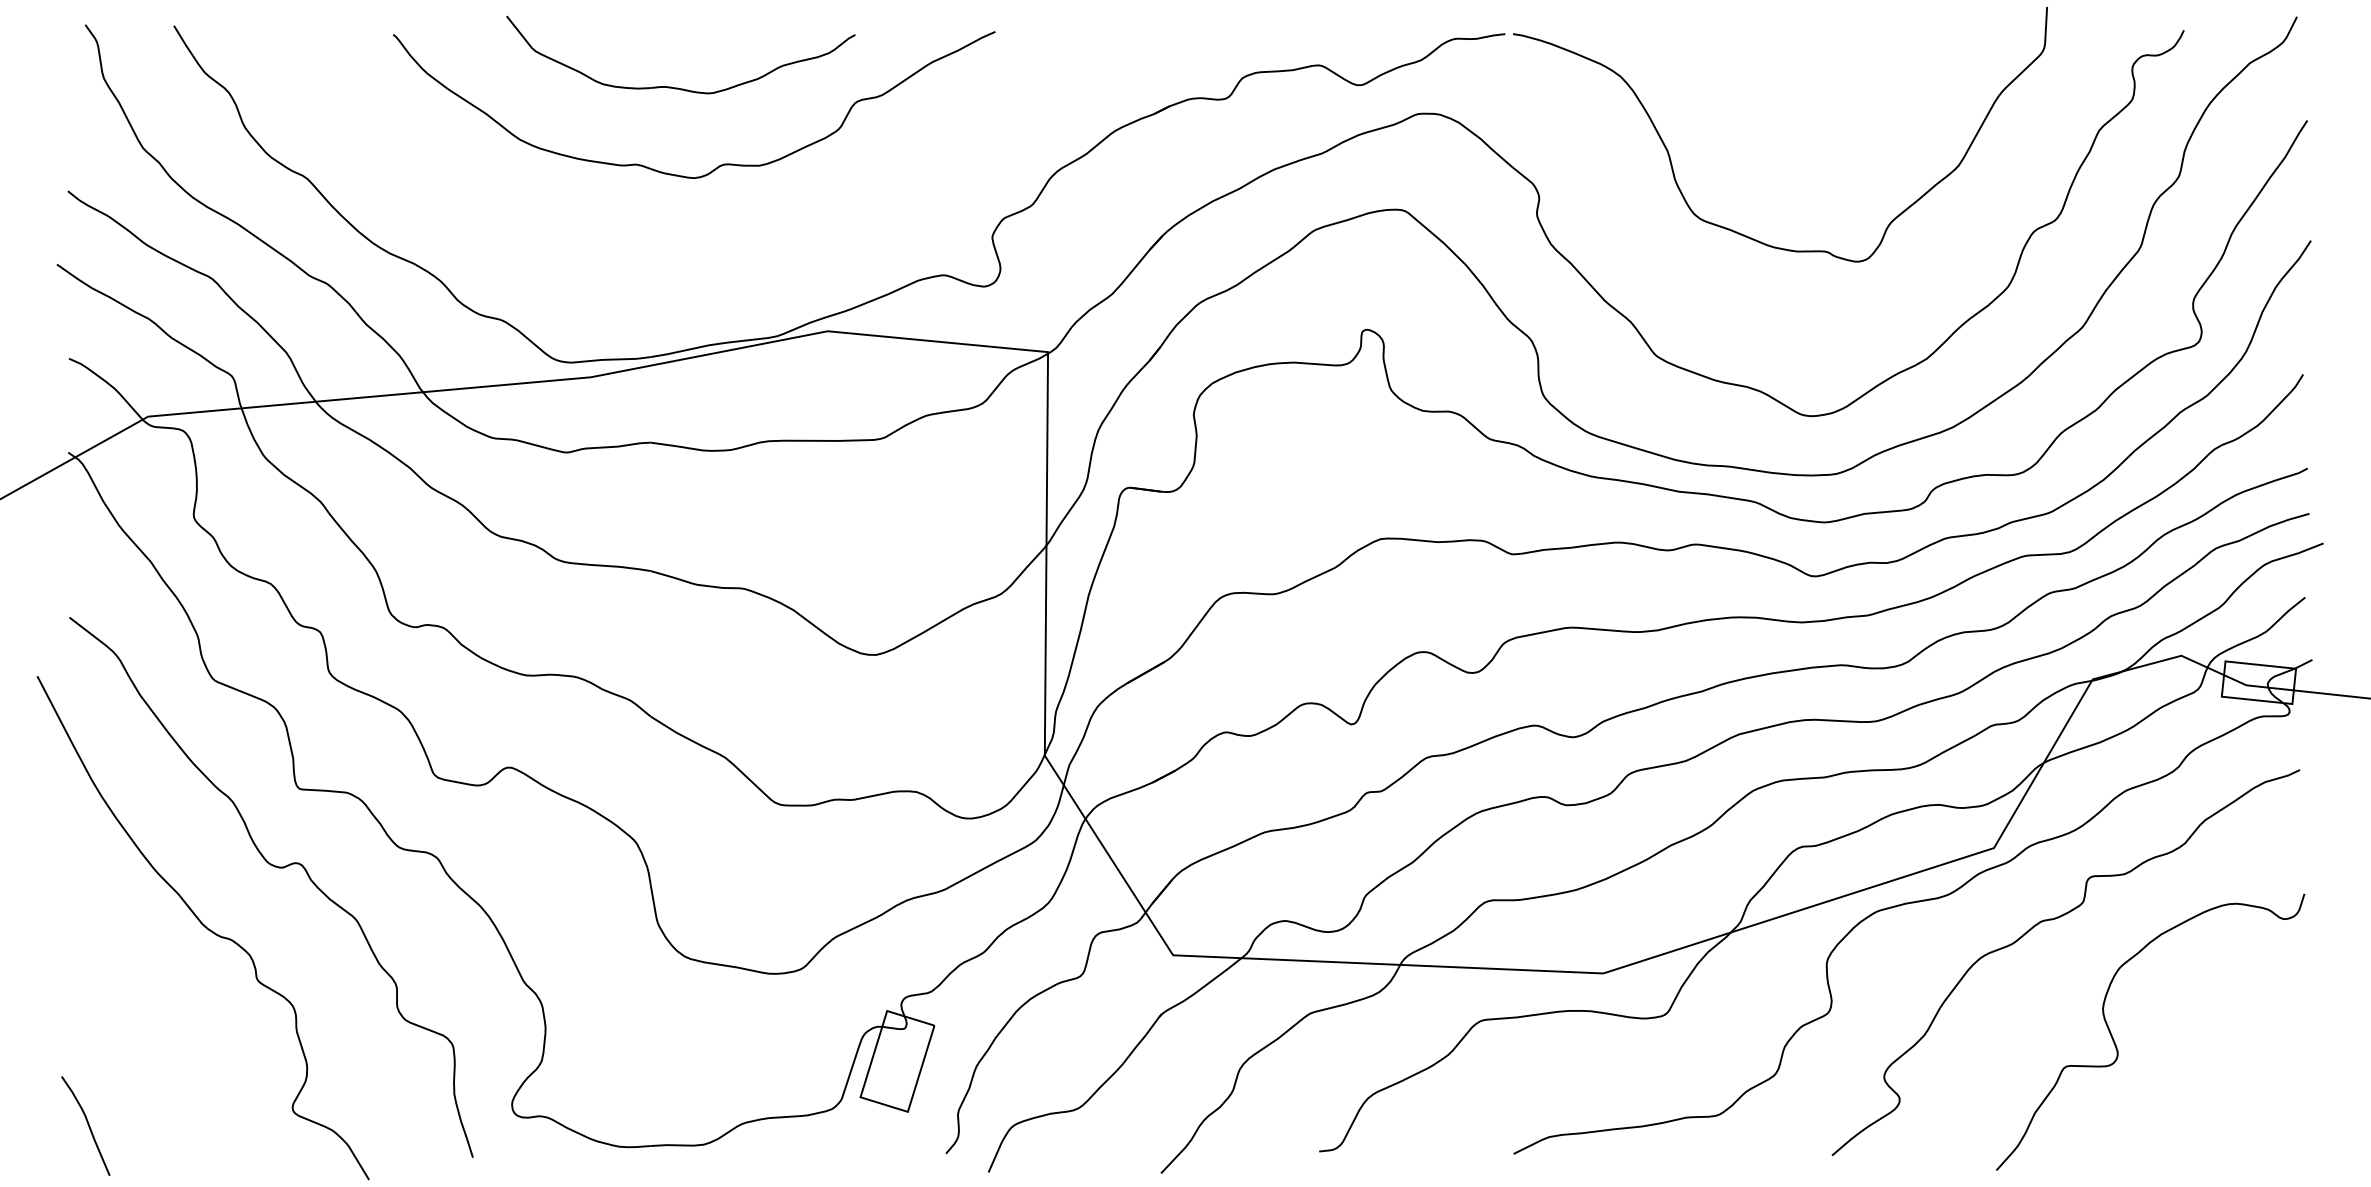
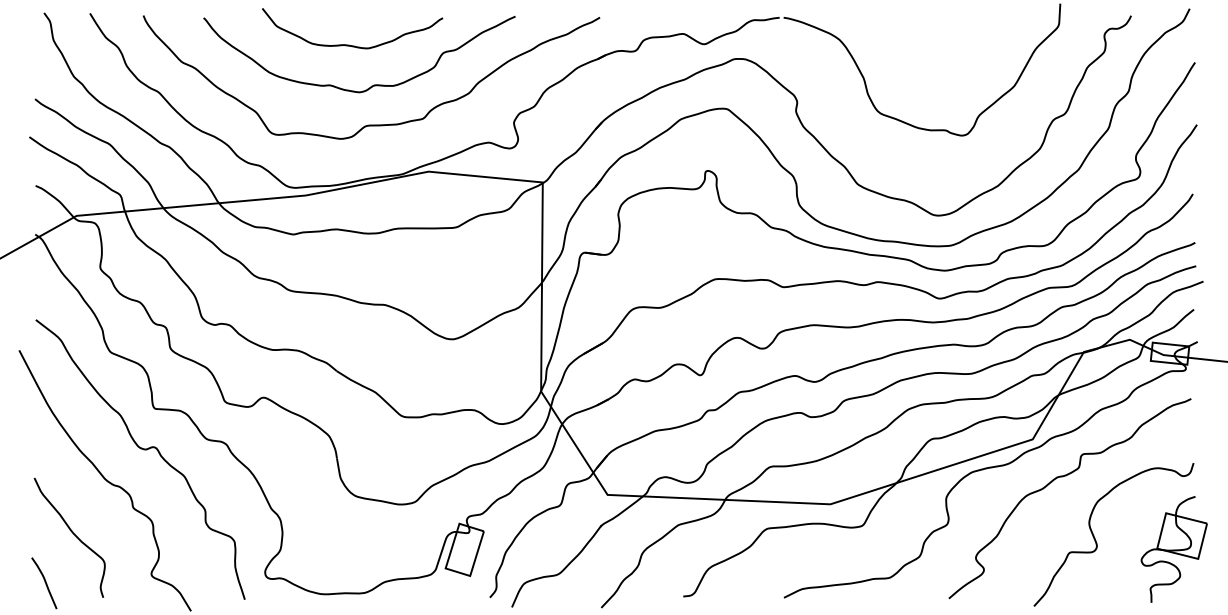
part: (717, 240) -> (371, 124), added
curve: (140, 1029) -> (72, 533), added
part: (2265, 1060) -> (1173, 549), added

